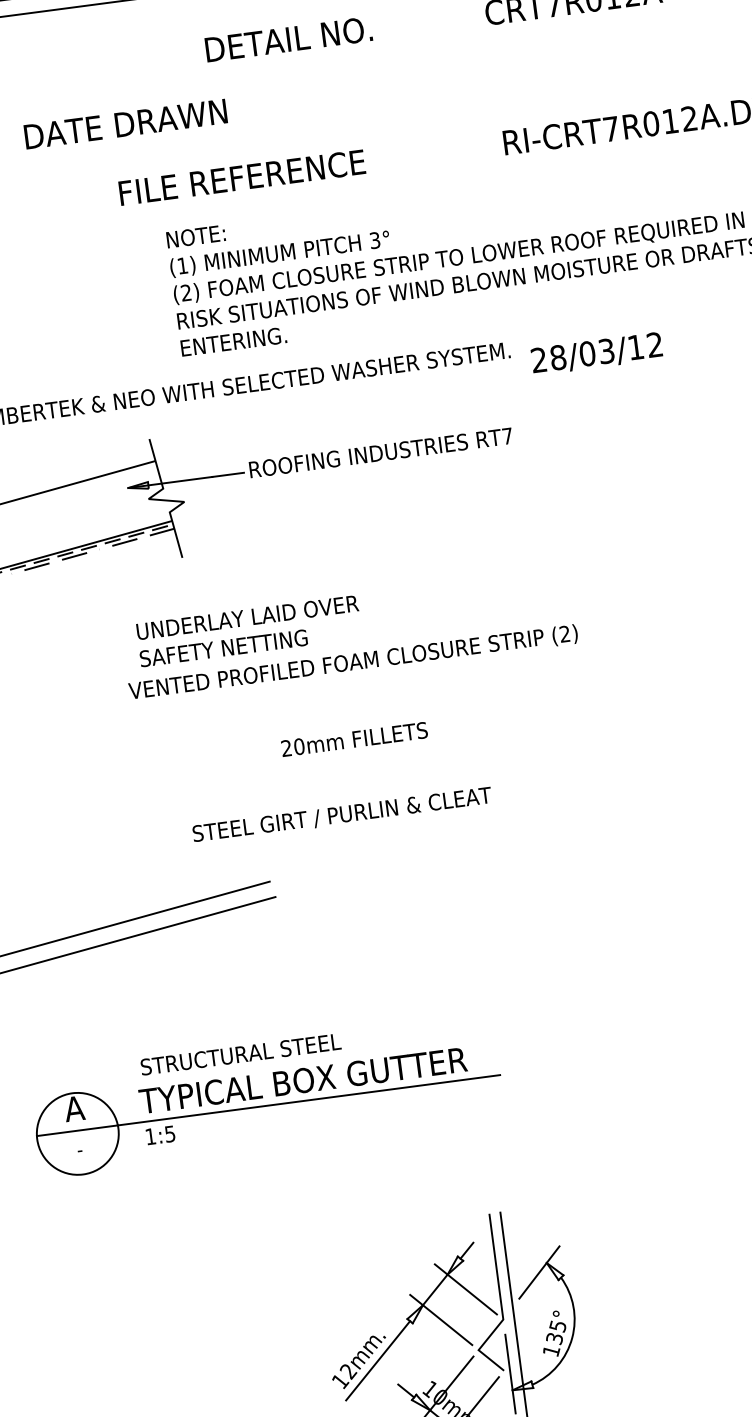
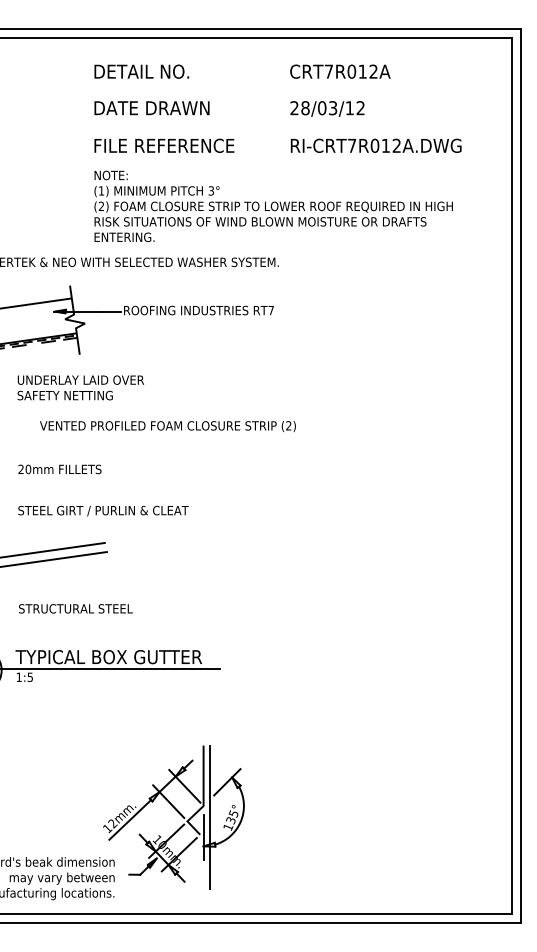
text: (288, 39) -> (141, 71), moved
text: (124, 124) -> (151, 108), moved
text: (242, 177) -> (164, 145), moved
text: (596, 353) -> (327, 108), moved
text: (248, 630) -> (80, 387), moved
text: (353, 739) -> (59, 469), moved
text: (342, 814) -> (103, 510), moved
text: (240, 1053) -> (75, 608), moved

